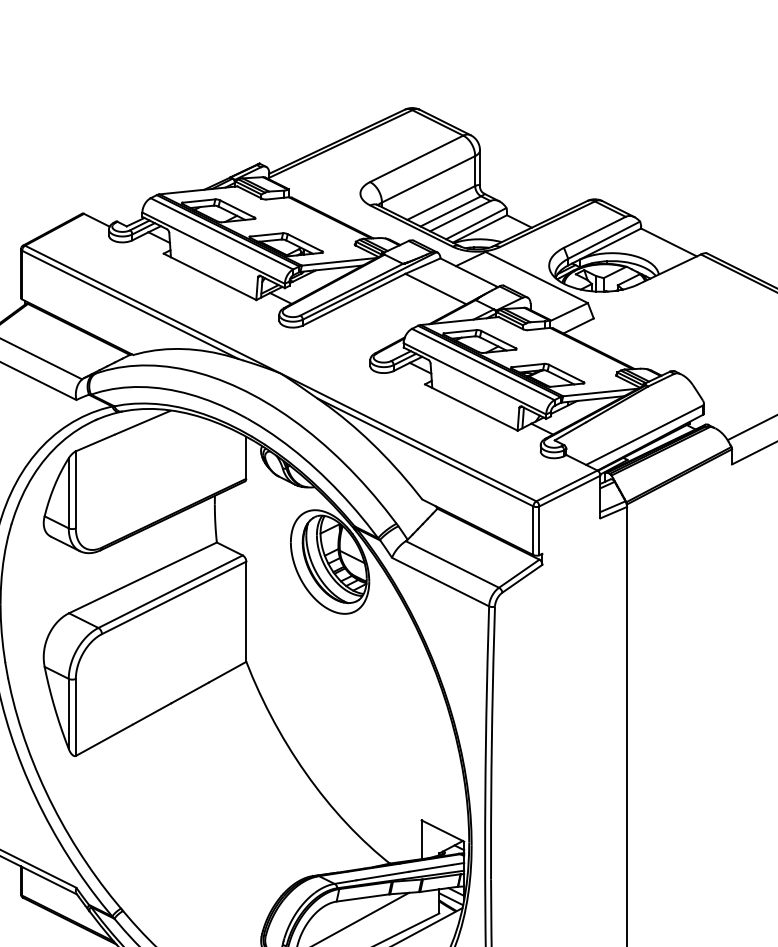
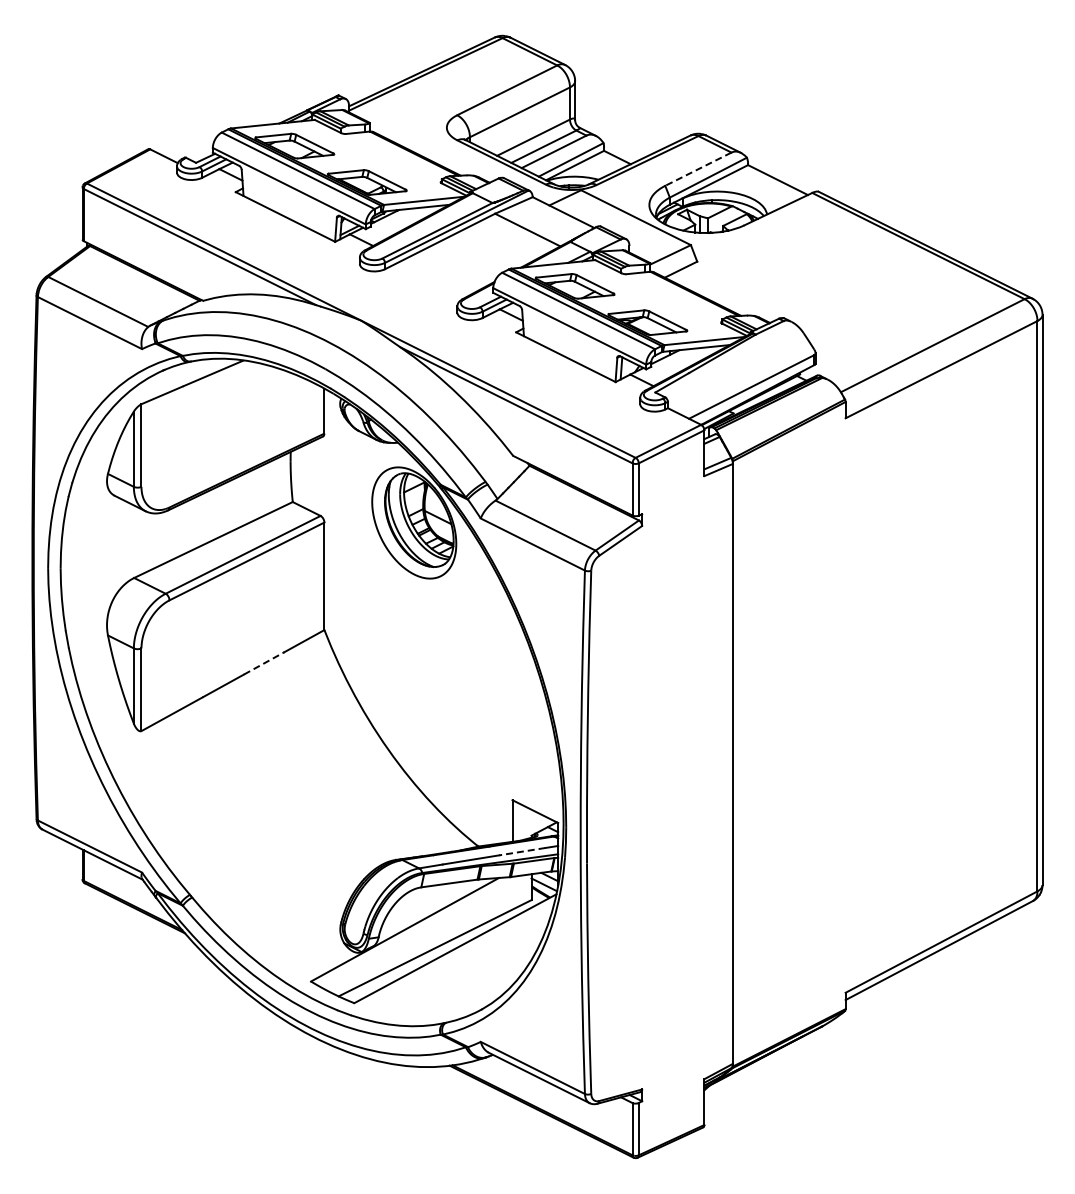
line: (594, 232) -> (697, 169), solid -> dashed
line: (190, 692) -> (264, 663), solid -> dashed
line: (430, 868) -> (522, 851), solid -> dashed

